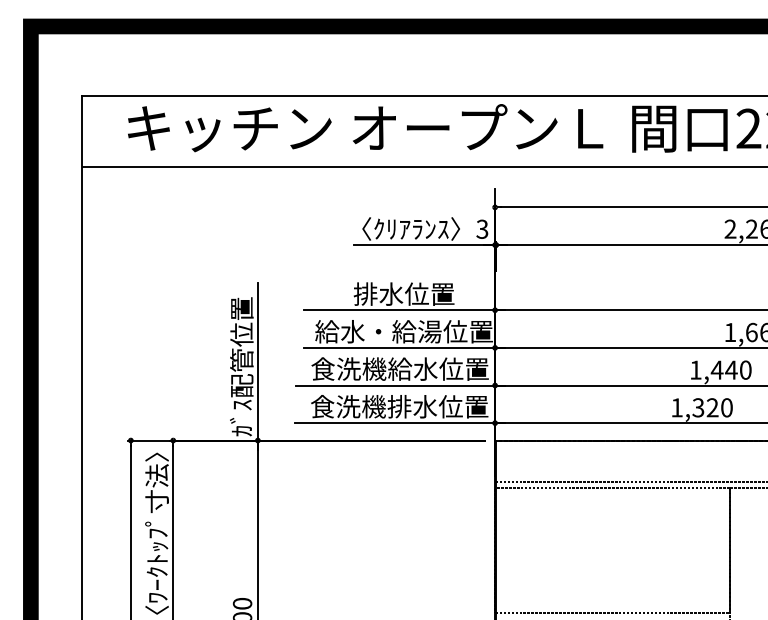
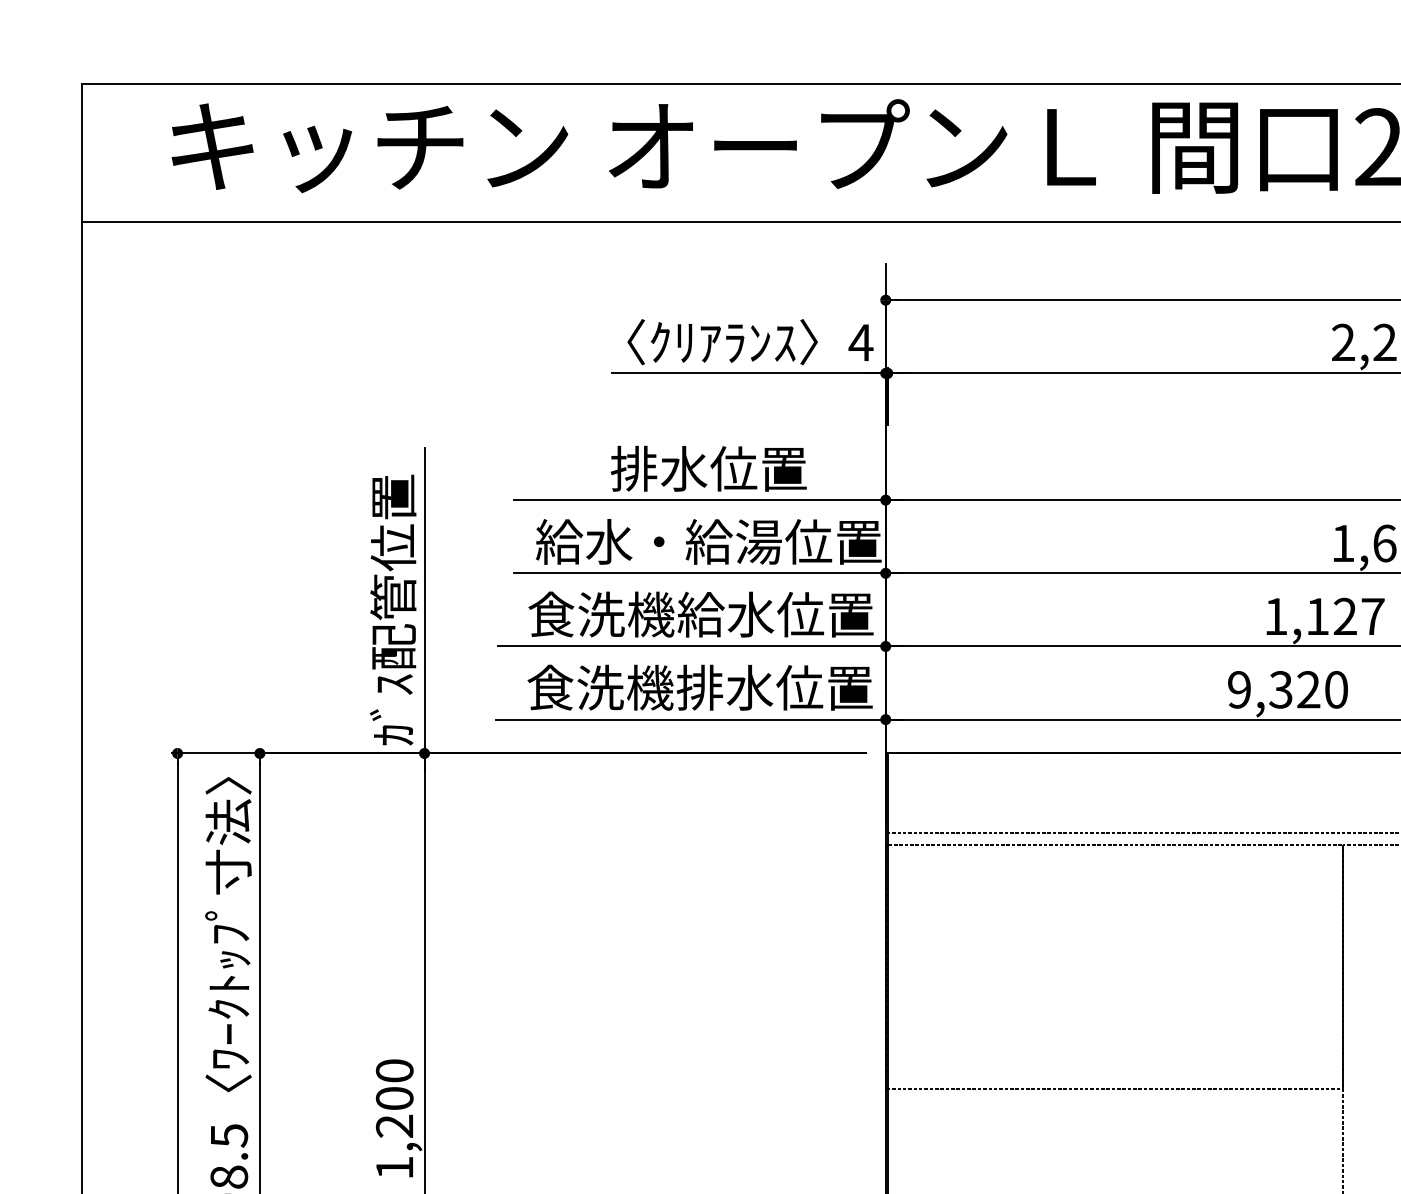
text: (482, 228) -> (861, 341), 3 -> 4
text: (730, 369) -> (1343, 615), 1,440 -> 1,127
text: (676, 407) -> (1238, 689), 1,320 -> 9,320

